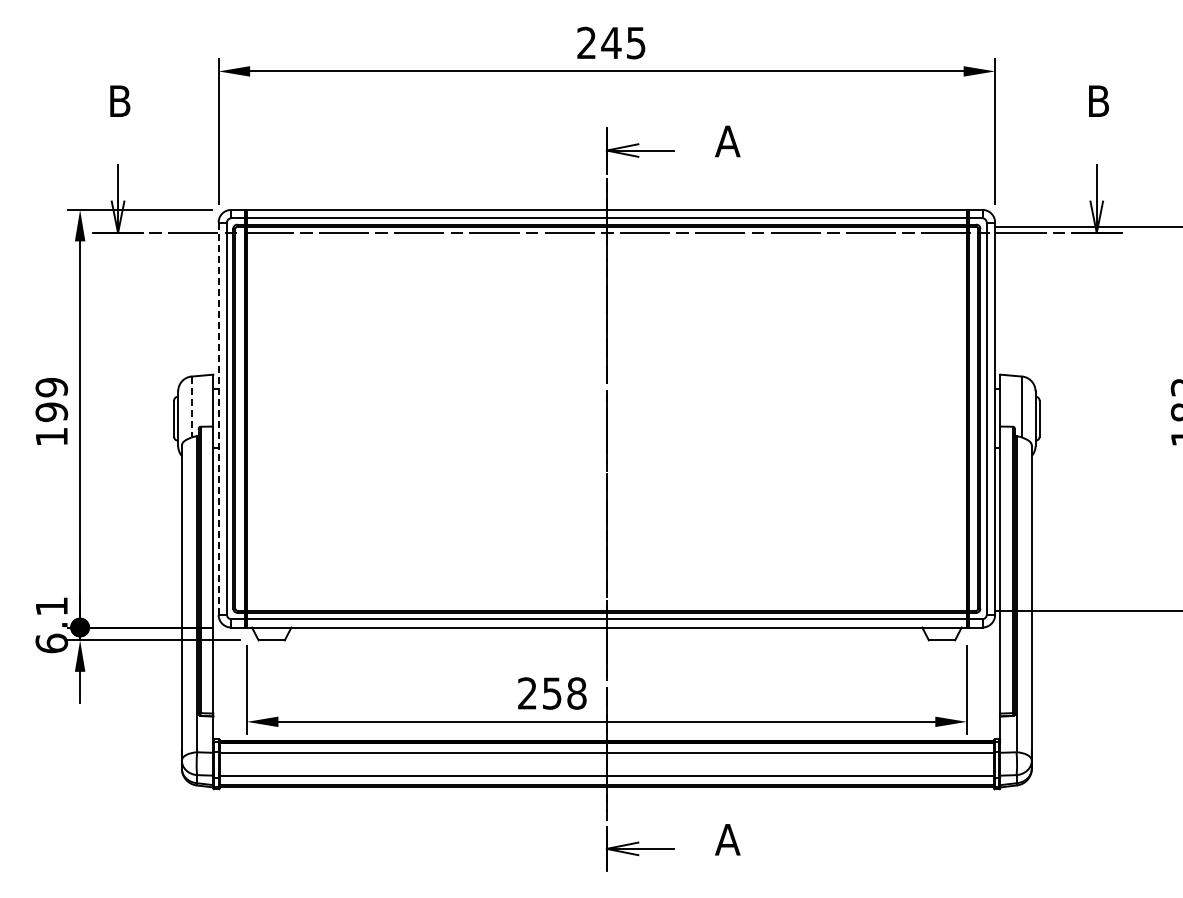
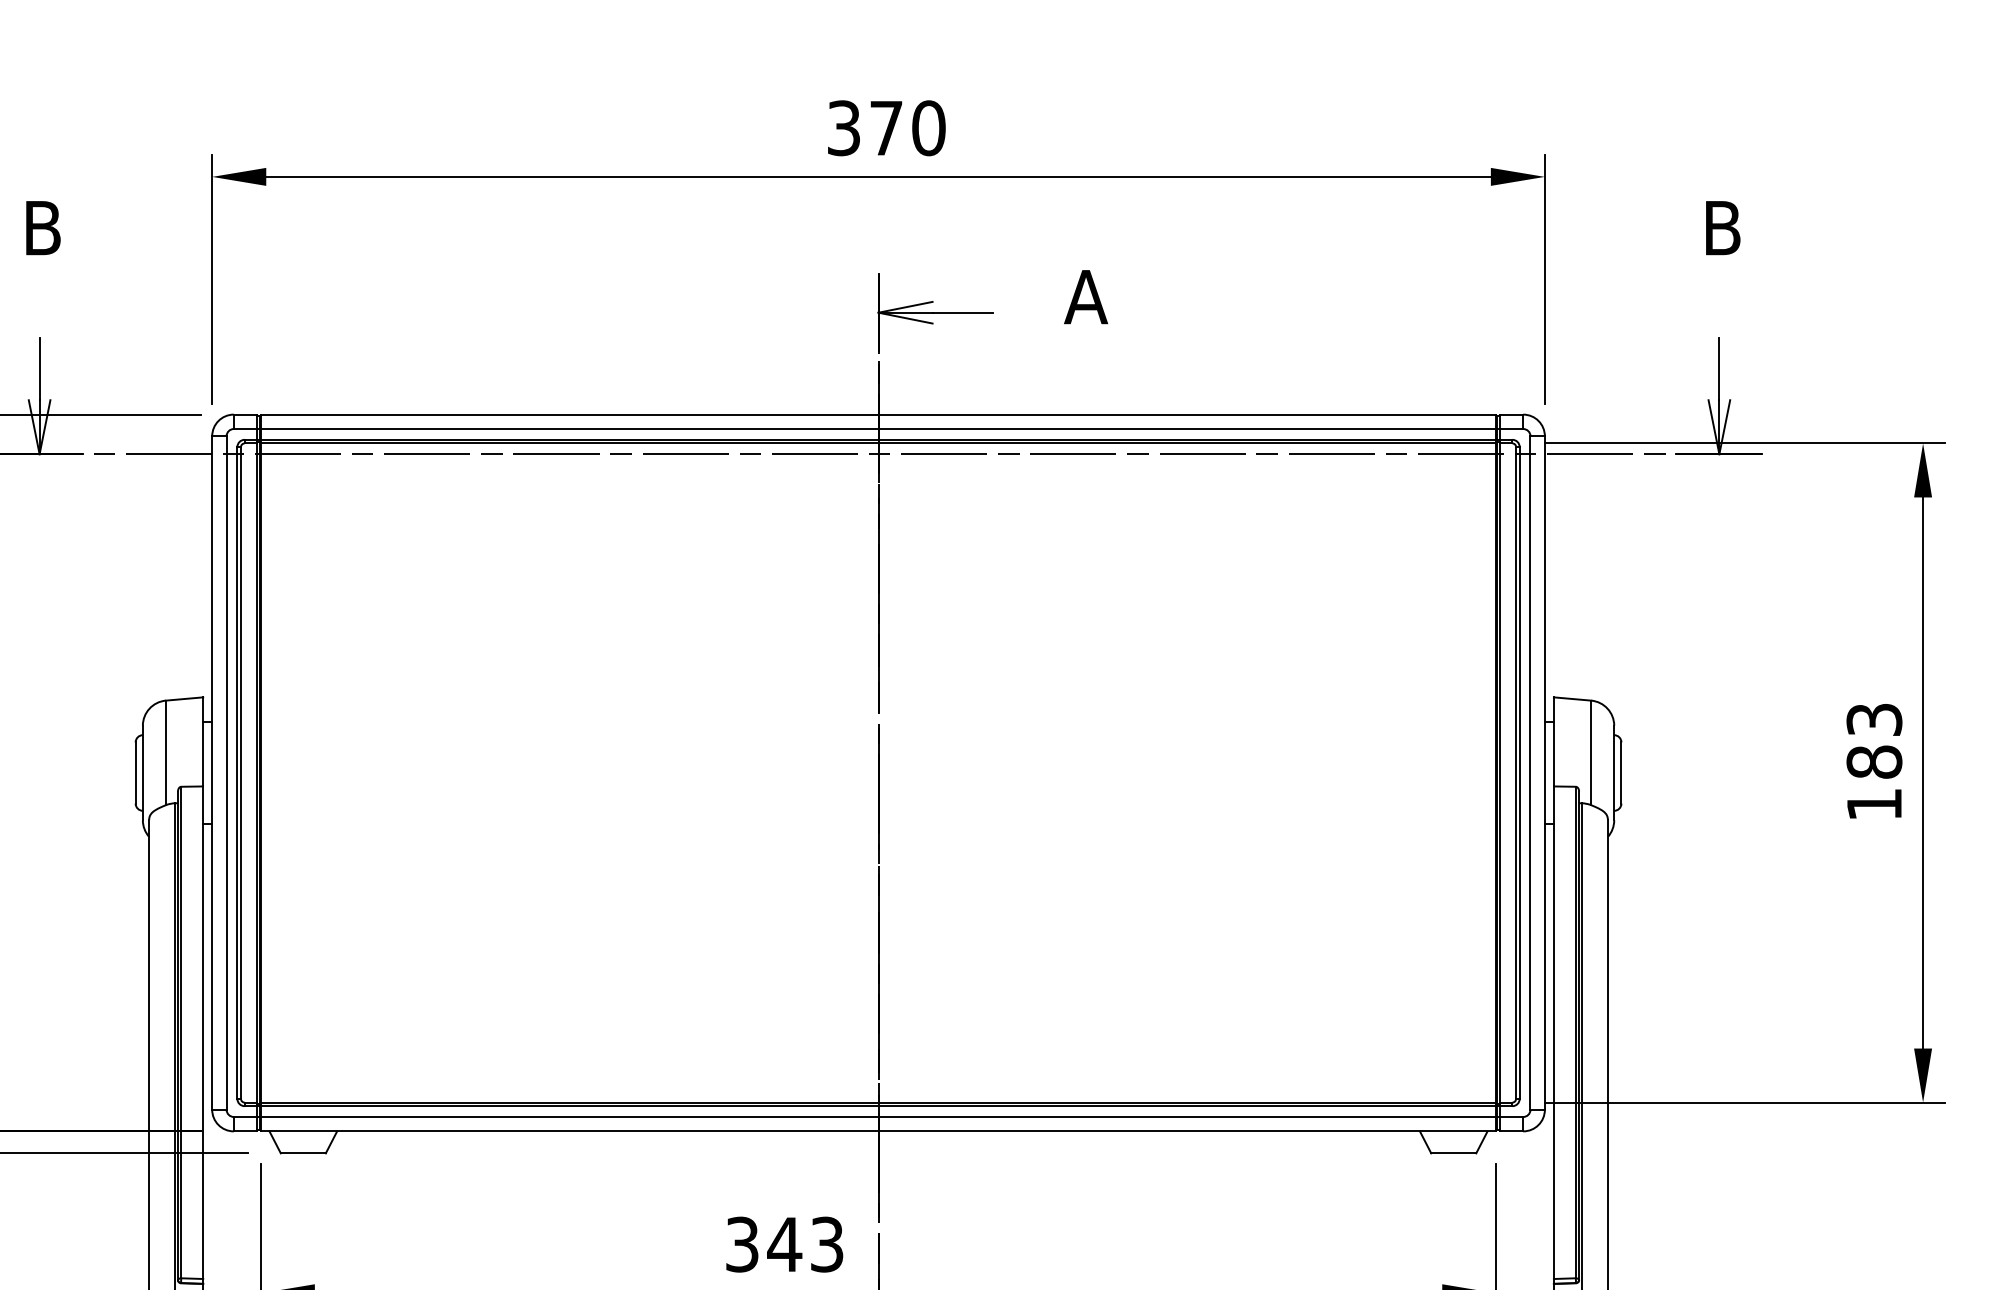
text: (611, 42) -> (886, 127), 245 -> 370
line: (191, 407) -> (165, 753), dashed -> solid
line: (218, 419) -> (211, 774), dashed -> solid
text: (552, 693) -> (785, 1244), 258 -> 343

